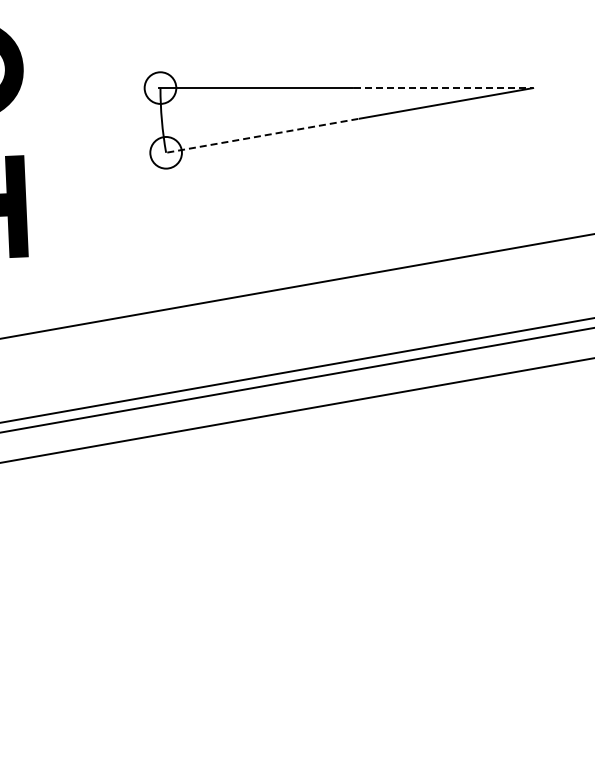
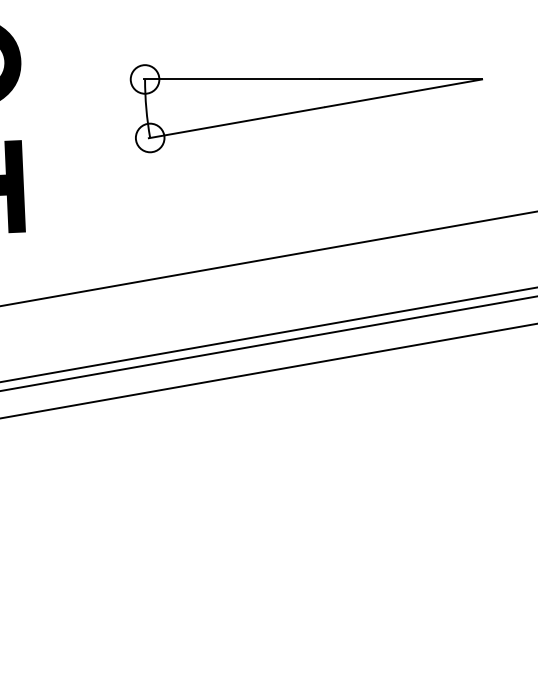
line: (444, 88) -> (401, 79), dashed -> solid
line: (261, 136) -> (236, 123), dashed -> solid

